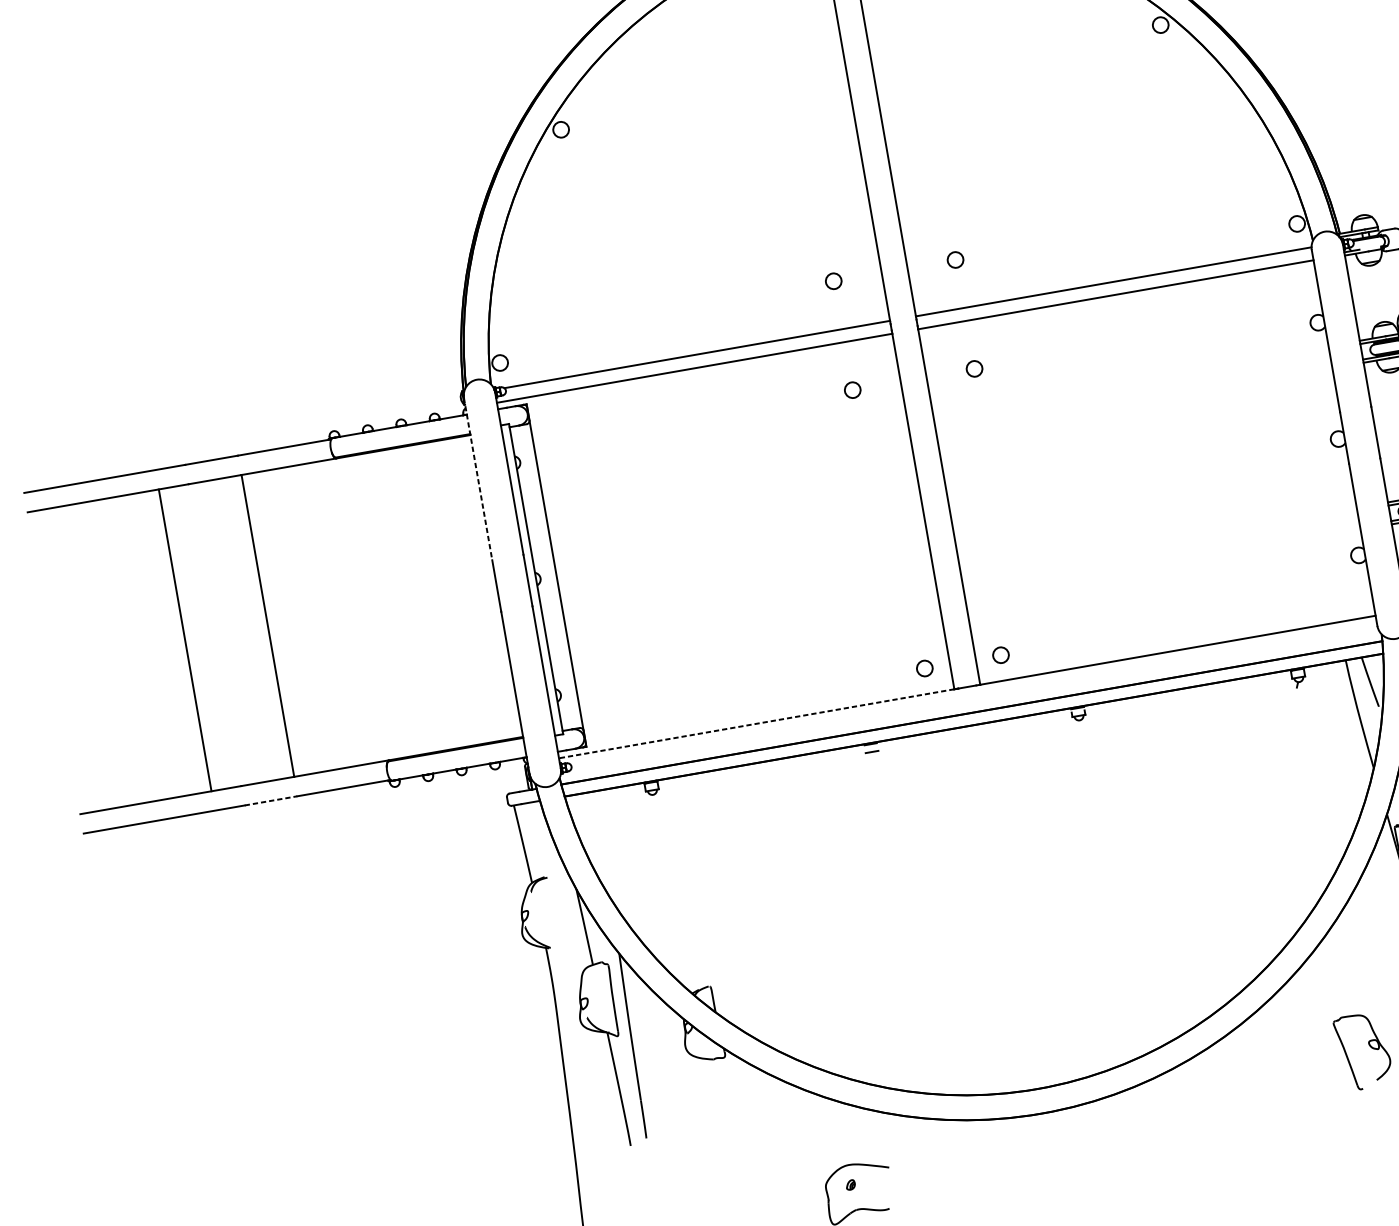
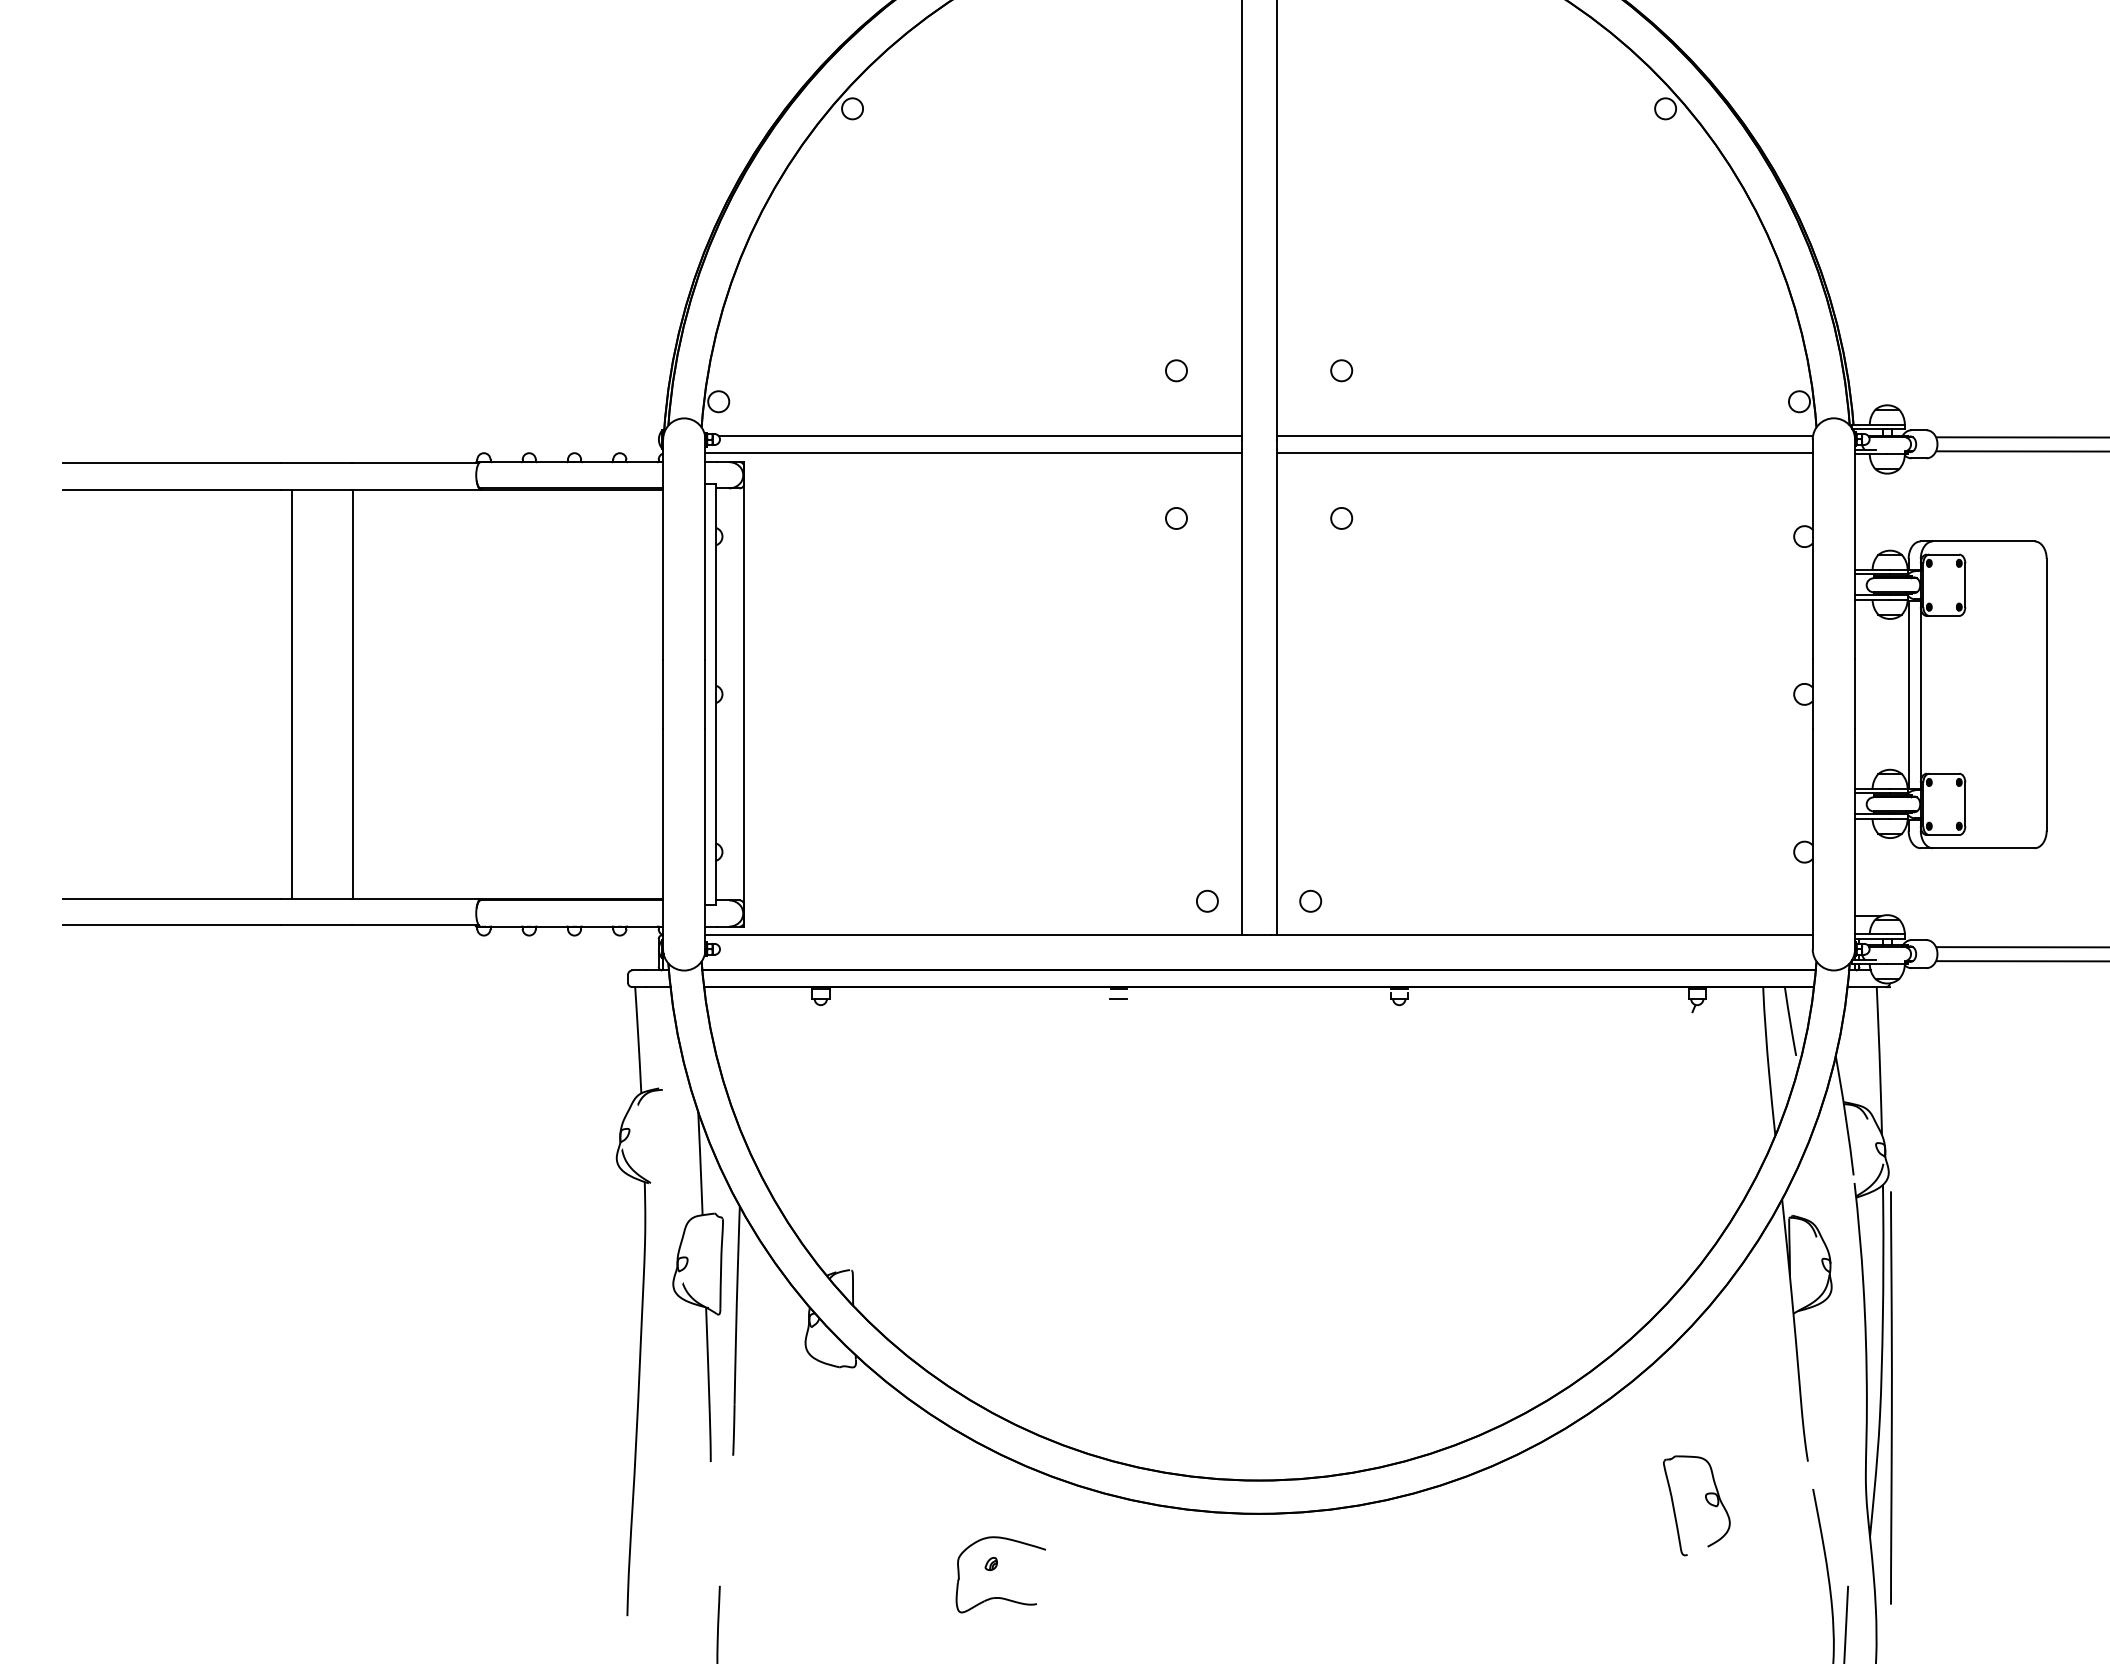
line: (478, 479) -> (663, 549), dashed -> solid
line: (185, 640) -> (291, 694), moved
line: (755, 723) -> (972, 935), dashed -> solid
line: (270, 801) -> (316, 925), dashed -> solid

